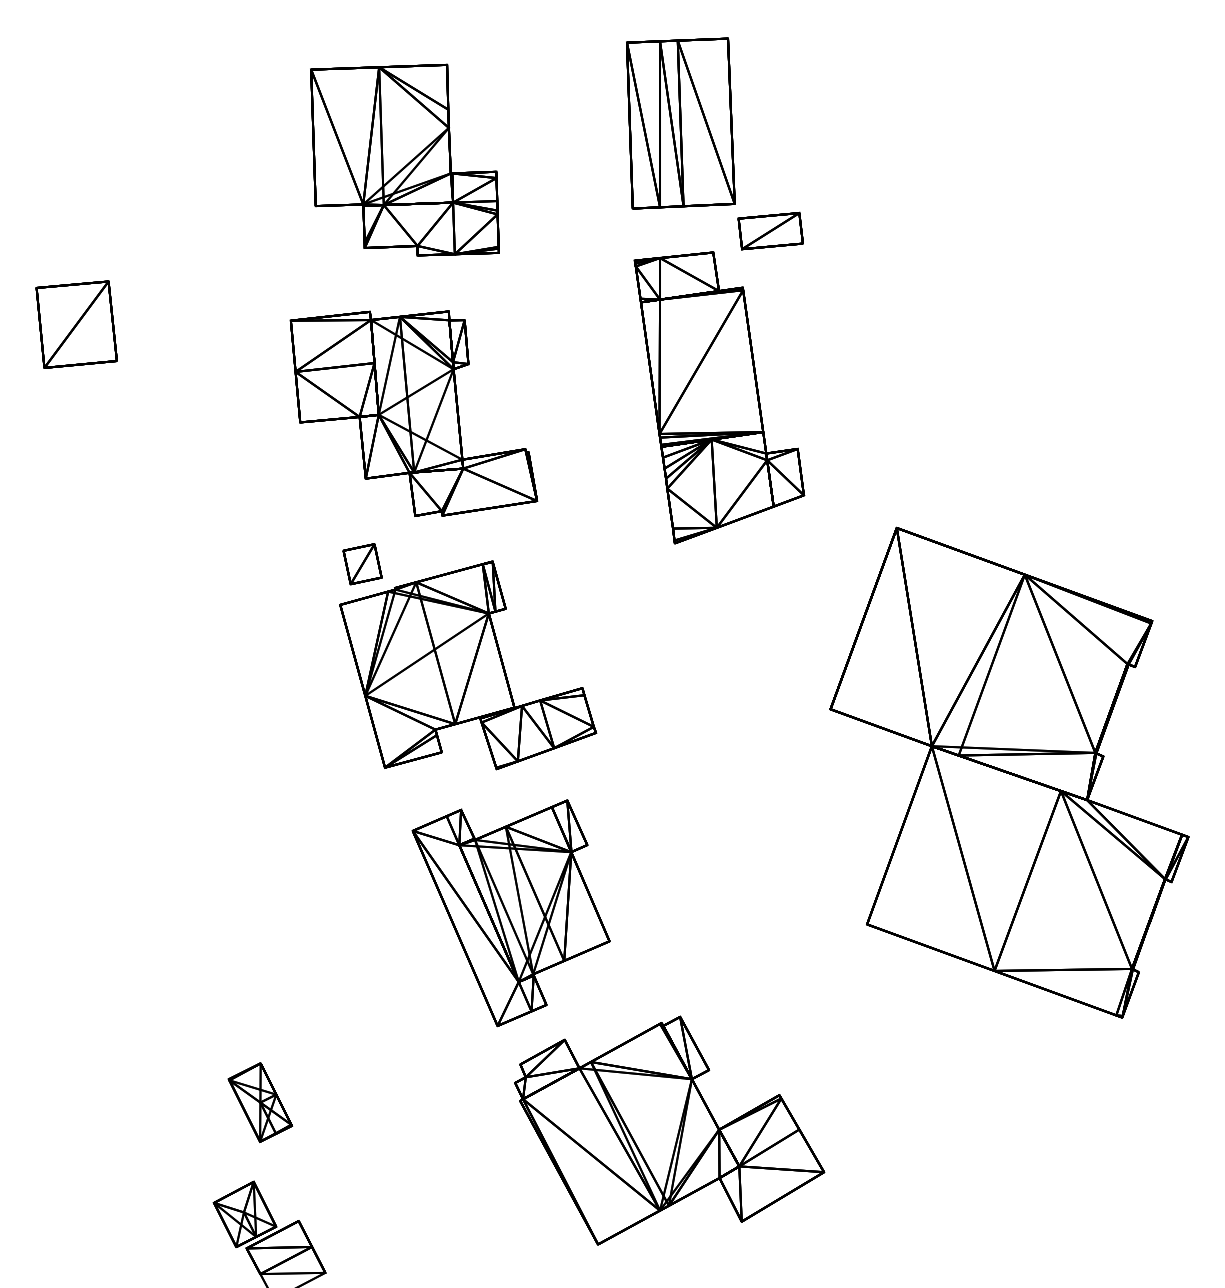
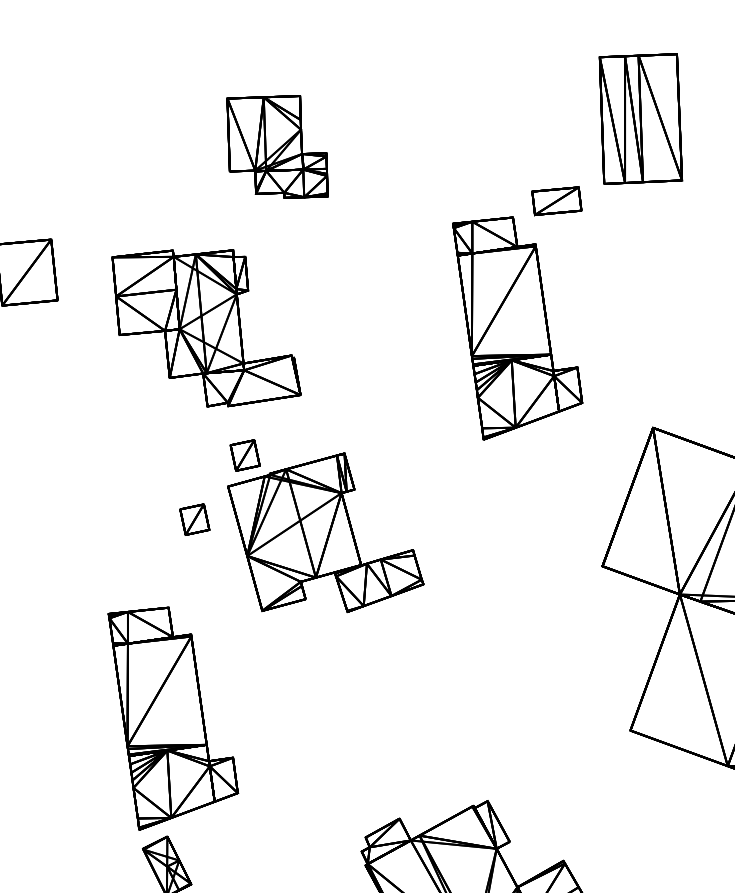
part: (680, 123) -> (640, 118), moved
part: (404, 159) -> (277, 146), size x0.7
part: (413, 413) -> (206, 328), moved
part: (296, 648) -> (194, 519), added
part: (268, 908) -> (173, 718), added
part: (510, 913) -> (358, 722), removed

